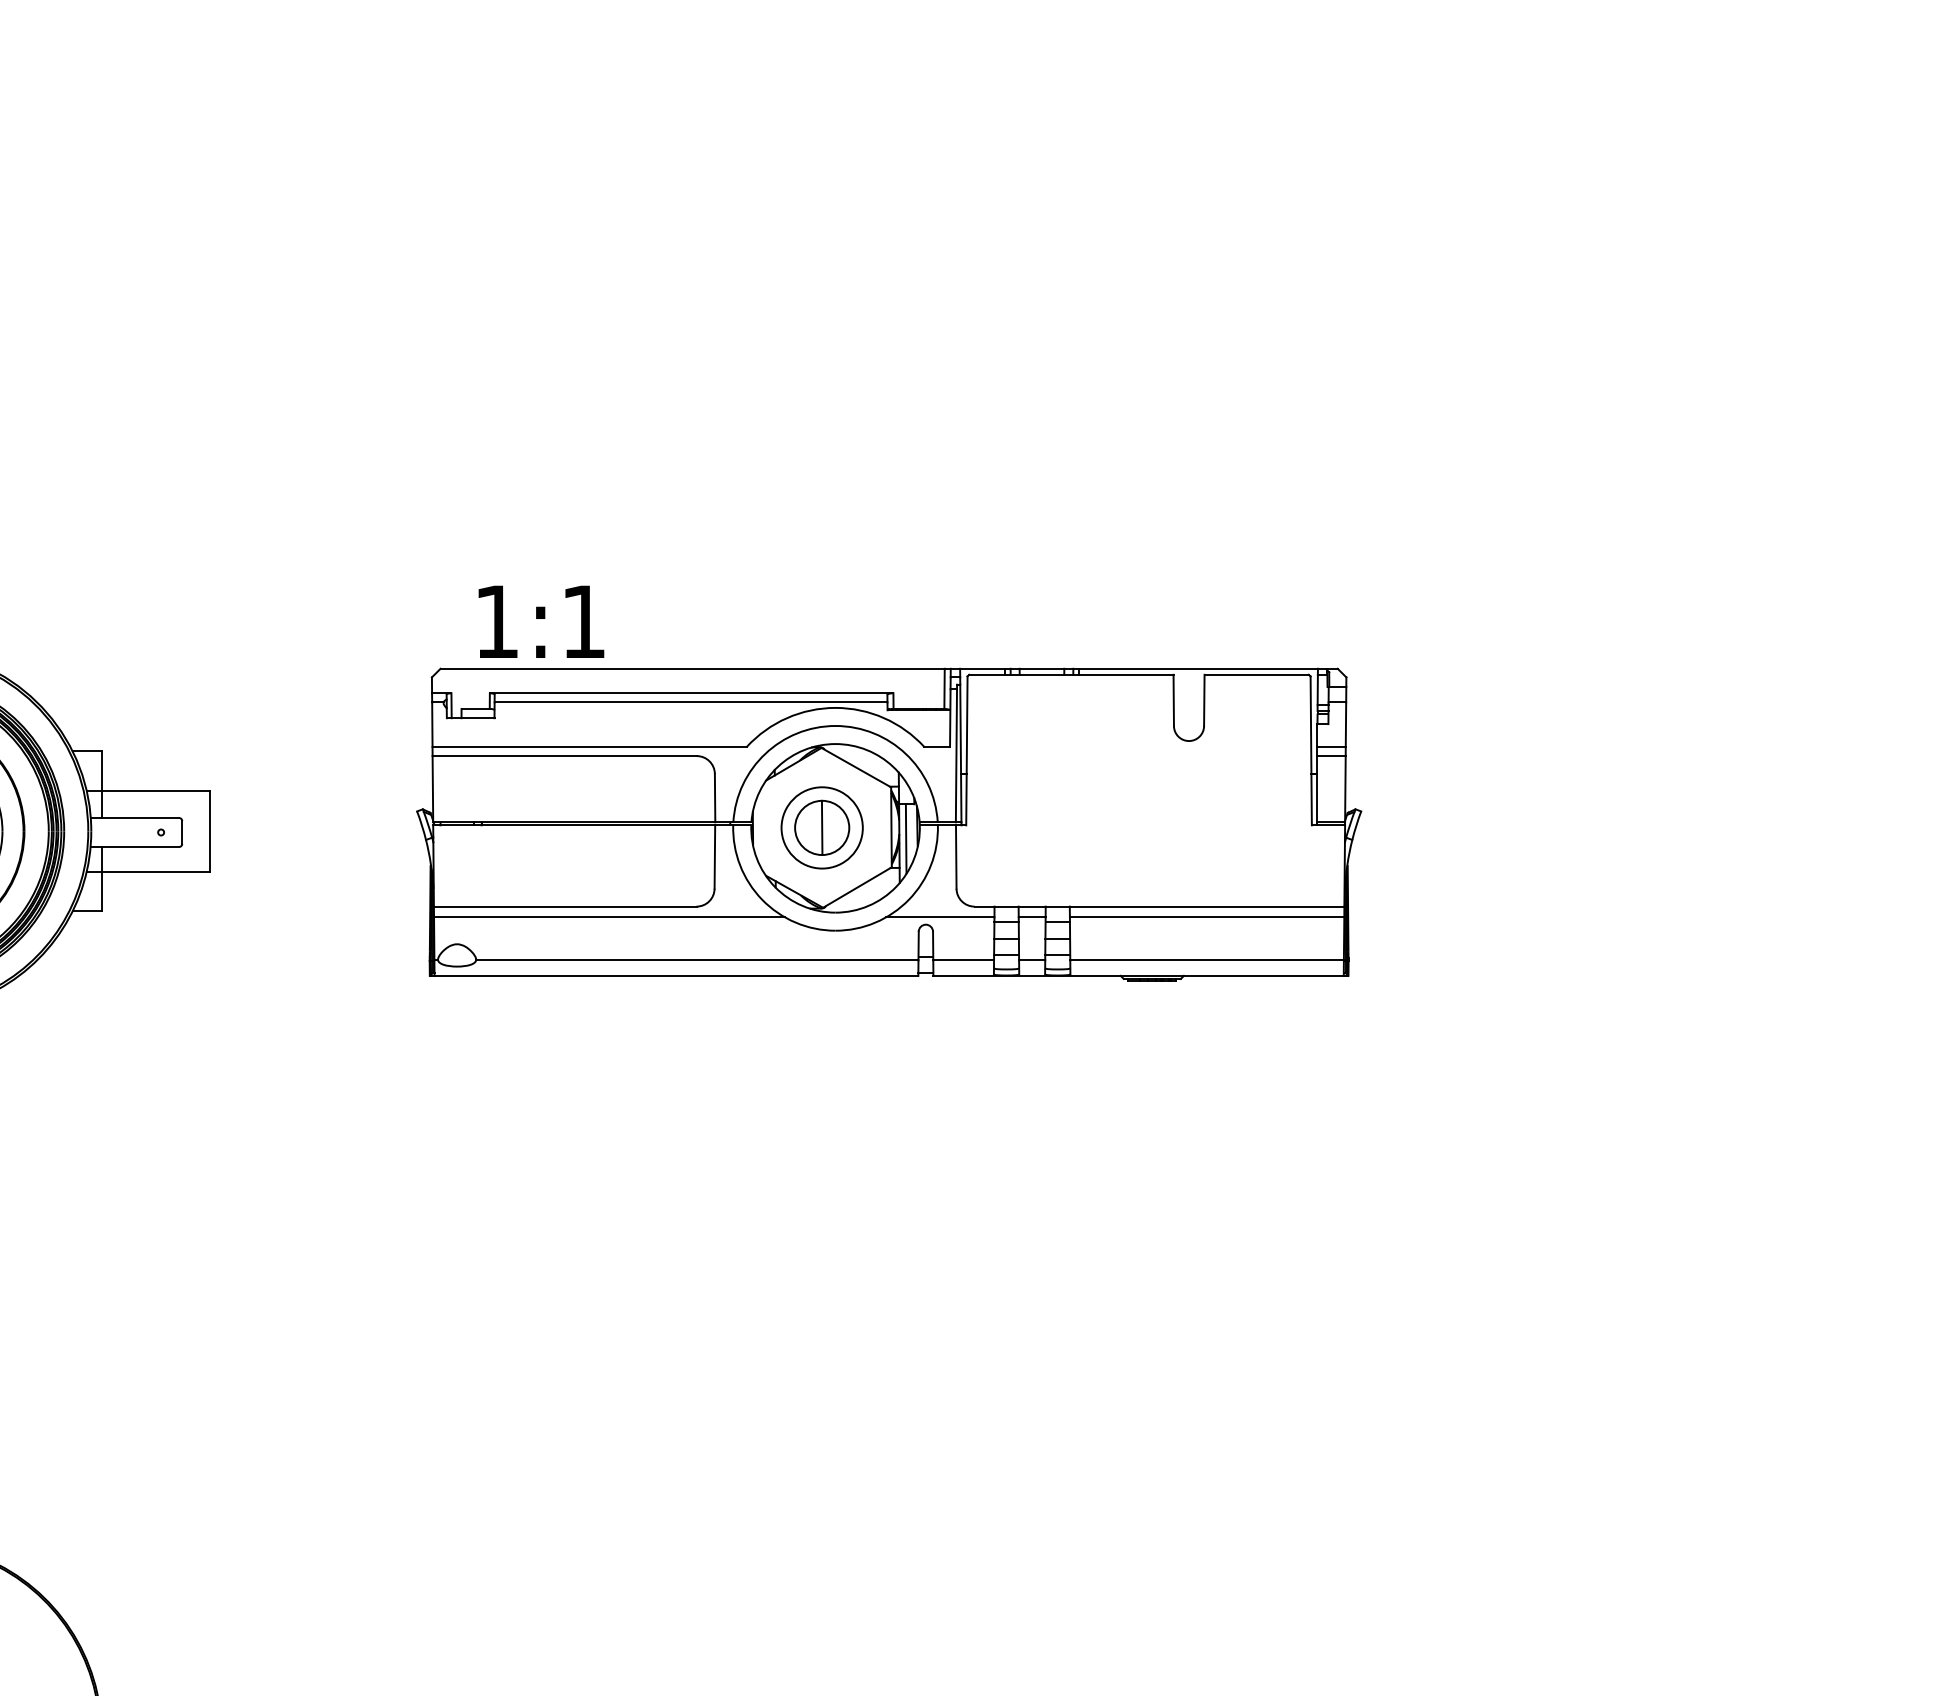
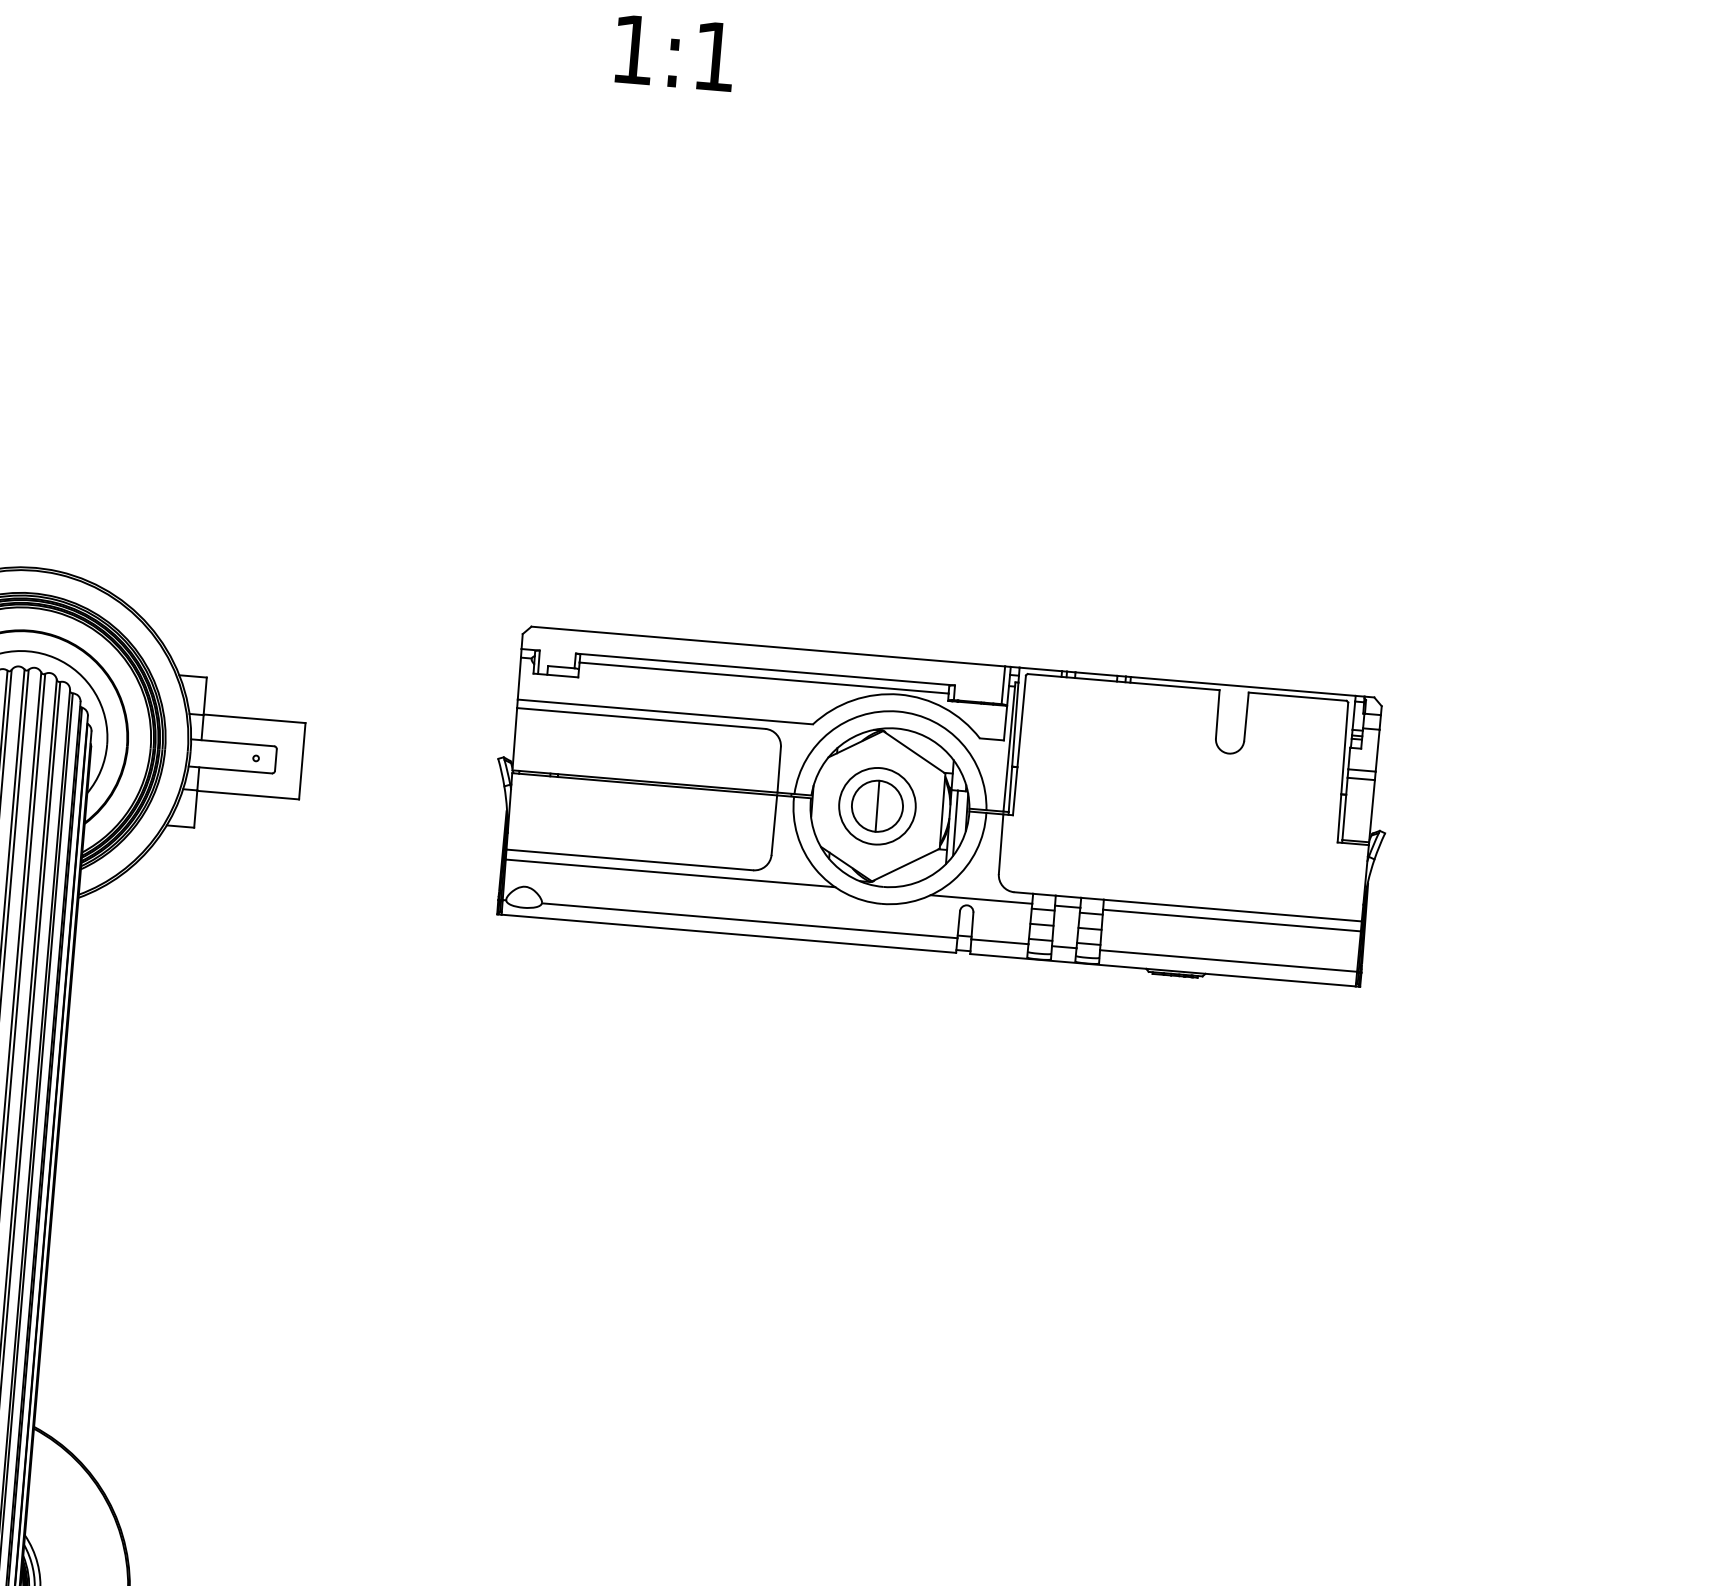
text: (541, 621) -> (675, 52), moved

